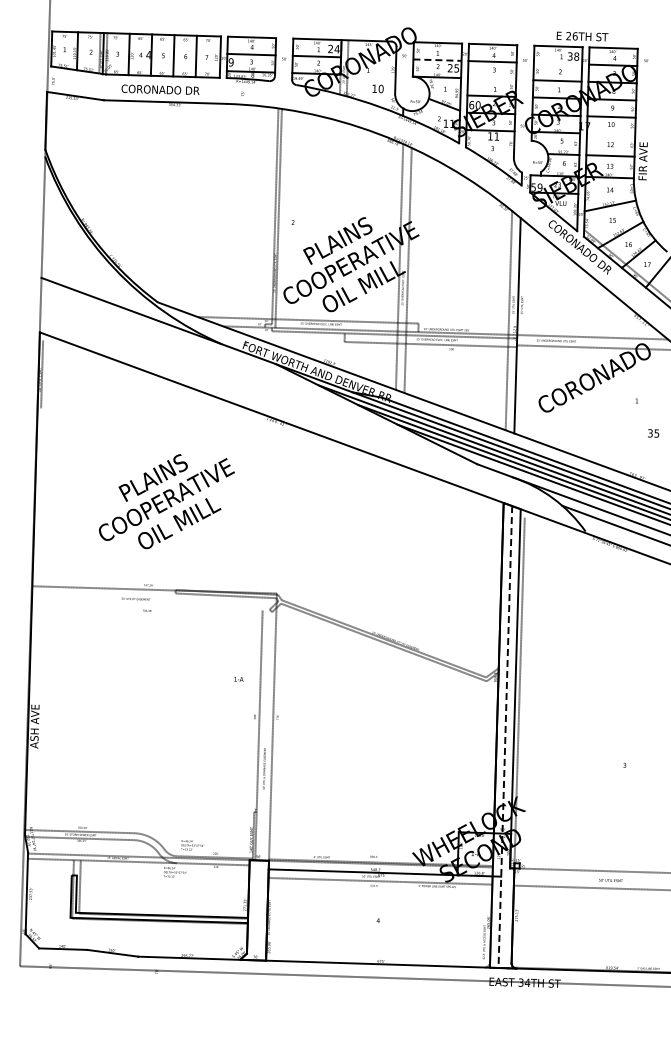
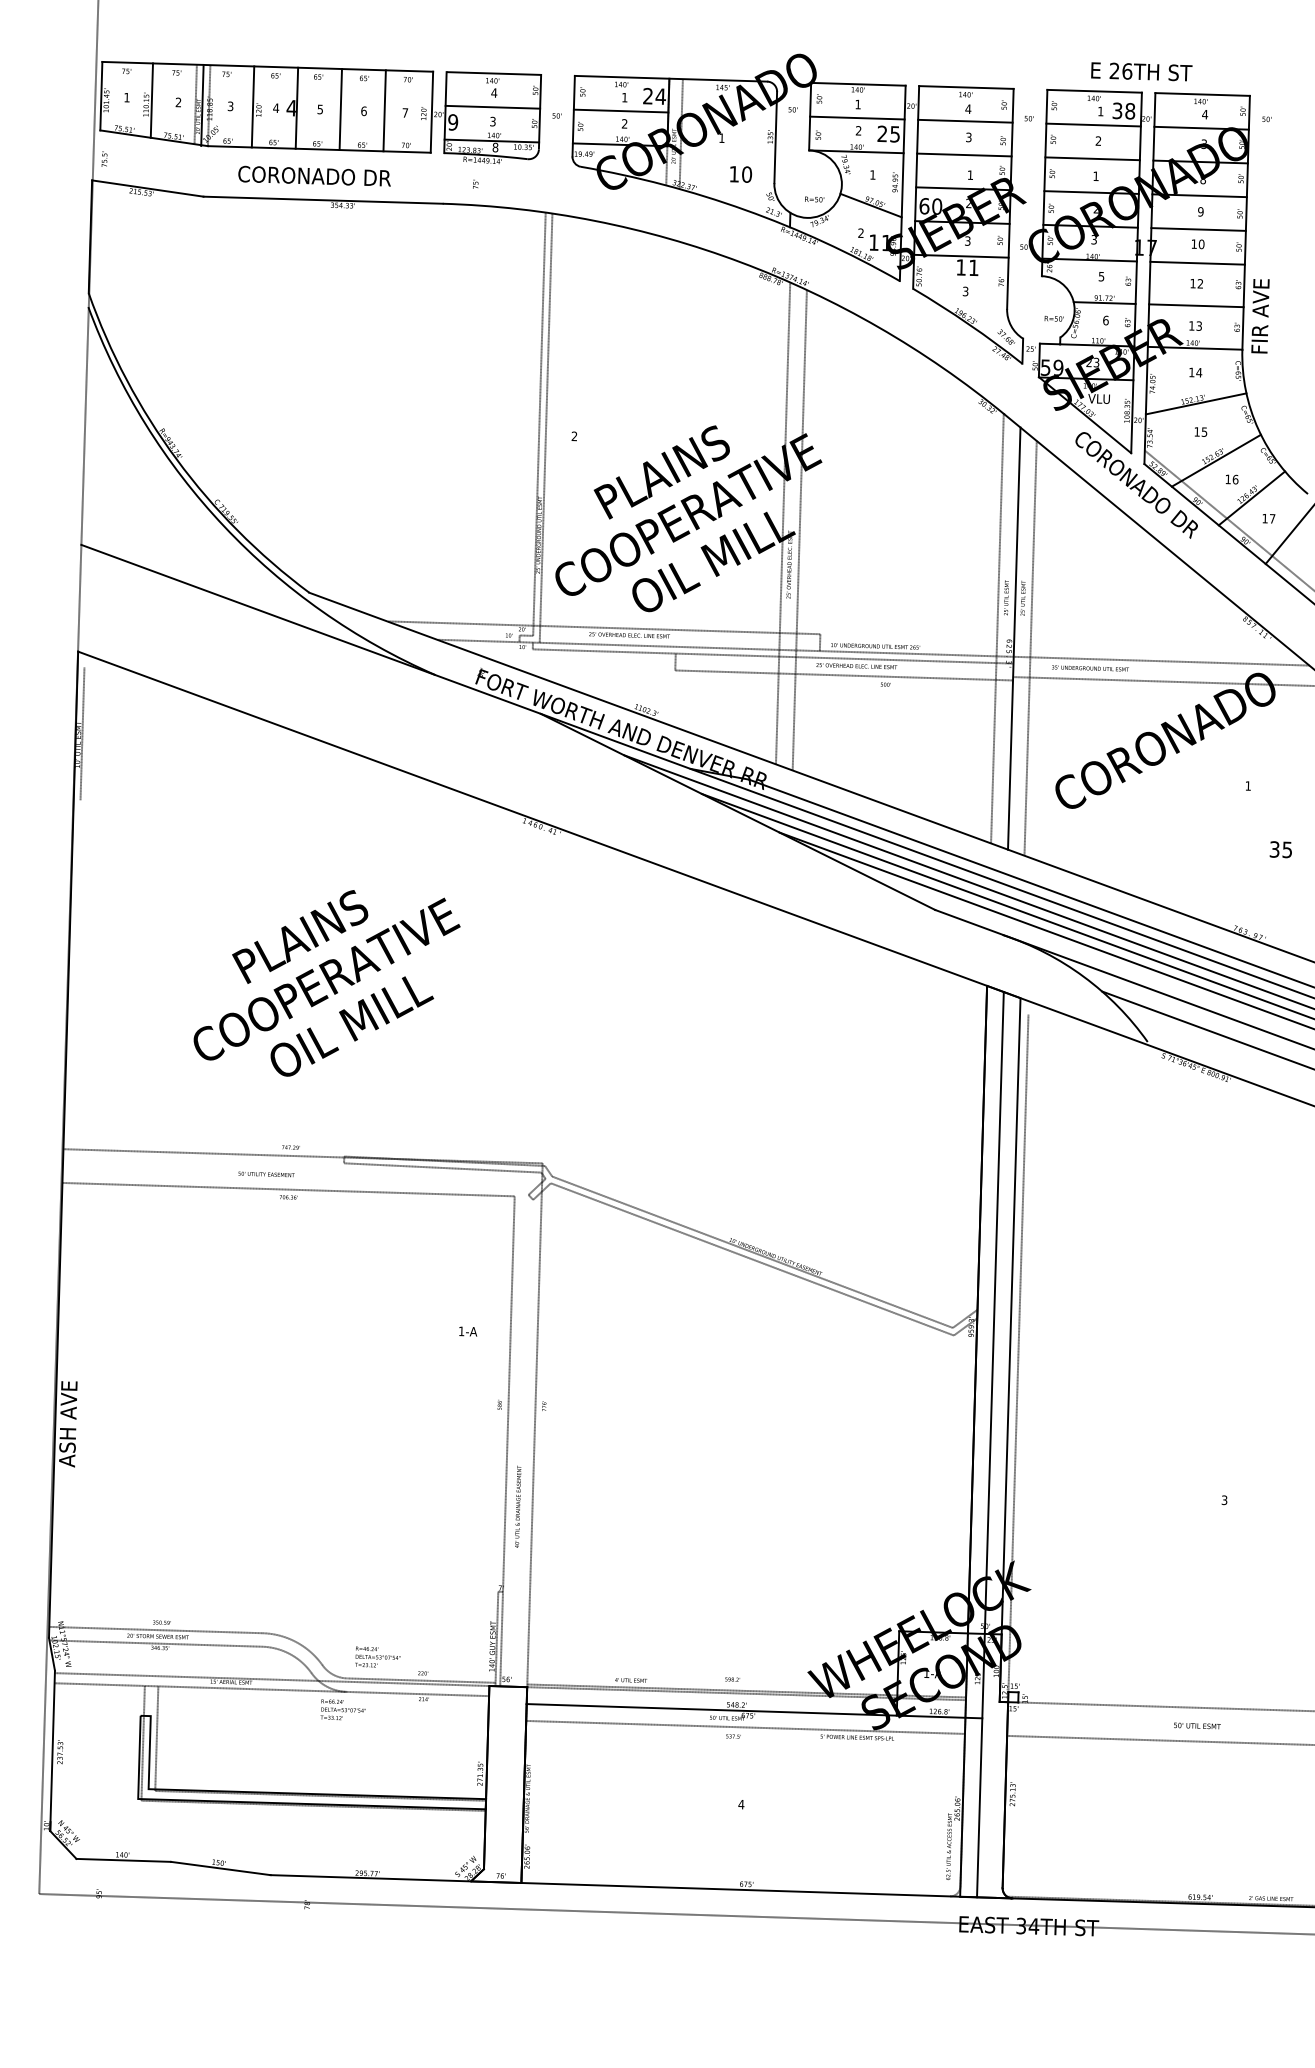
line: (437, 60) -> (857, 118), dashed -> solid
line: (557, 63) -> (1092, 124), added
line: (491, 78) -> (963, 154), added
line: (610, 133) -> (1196, 261), added
line: (525, 330) -> (1029, 647), added
line: (146, 606) -> (287, 1188), added
line: (505, 737) -> (990, 1445), dashed -> solid

